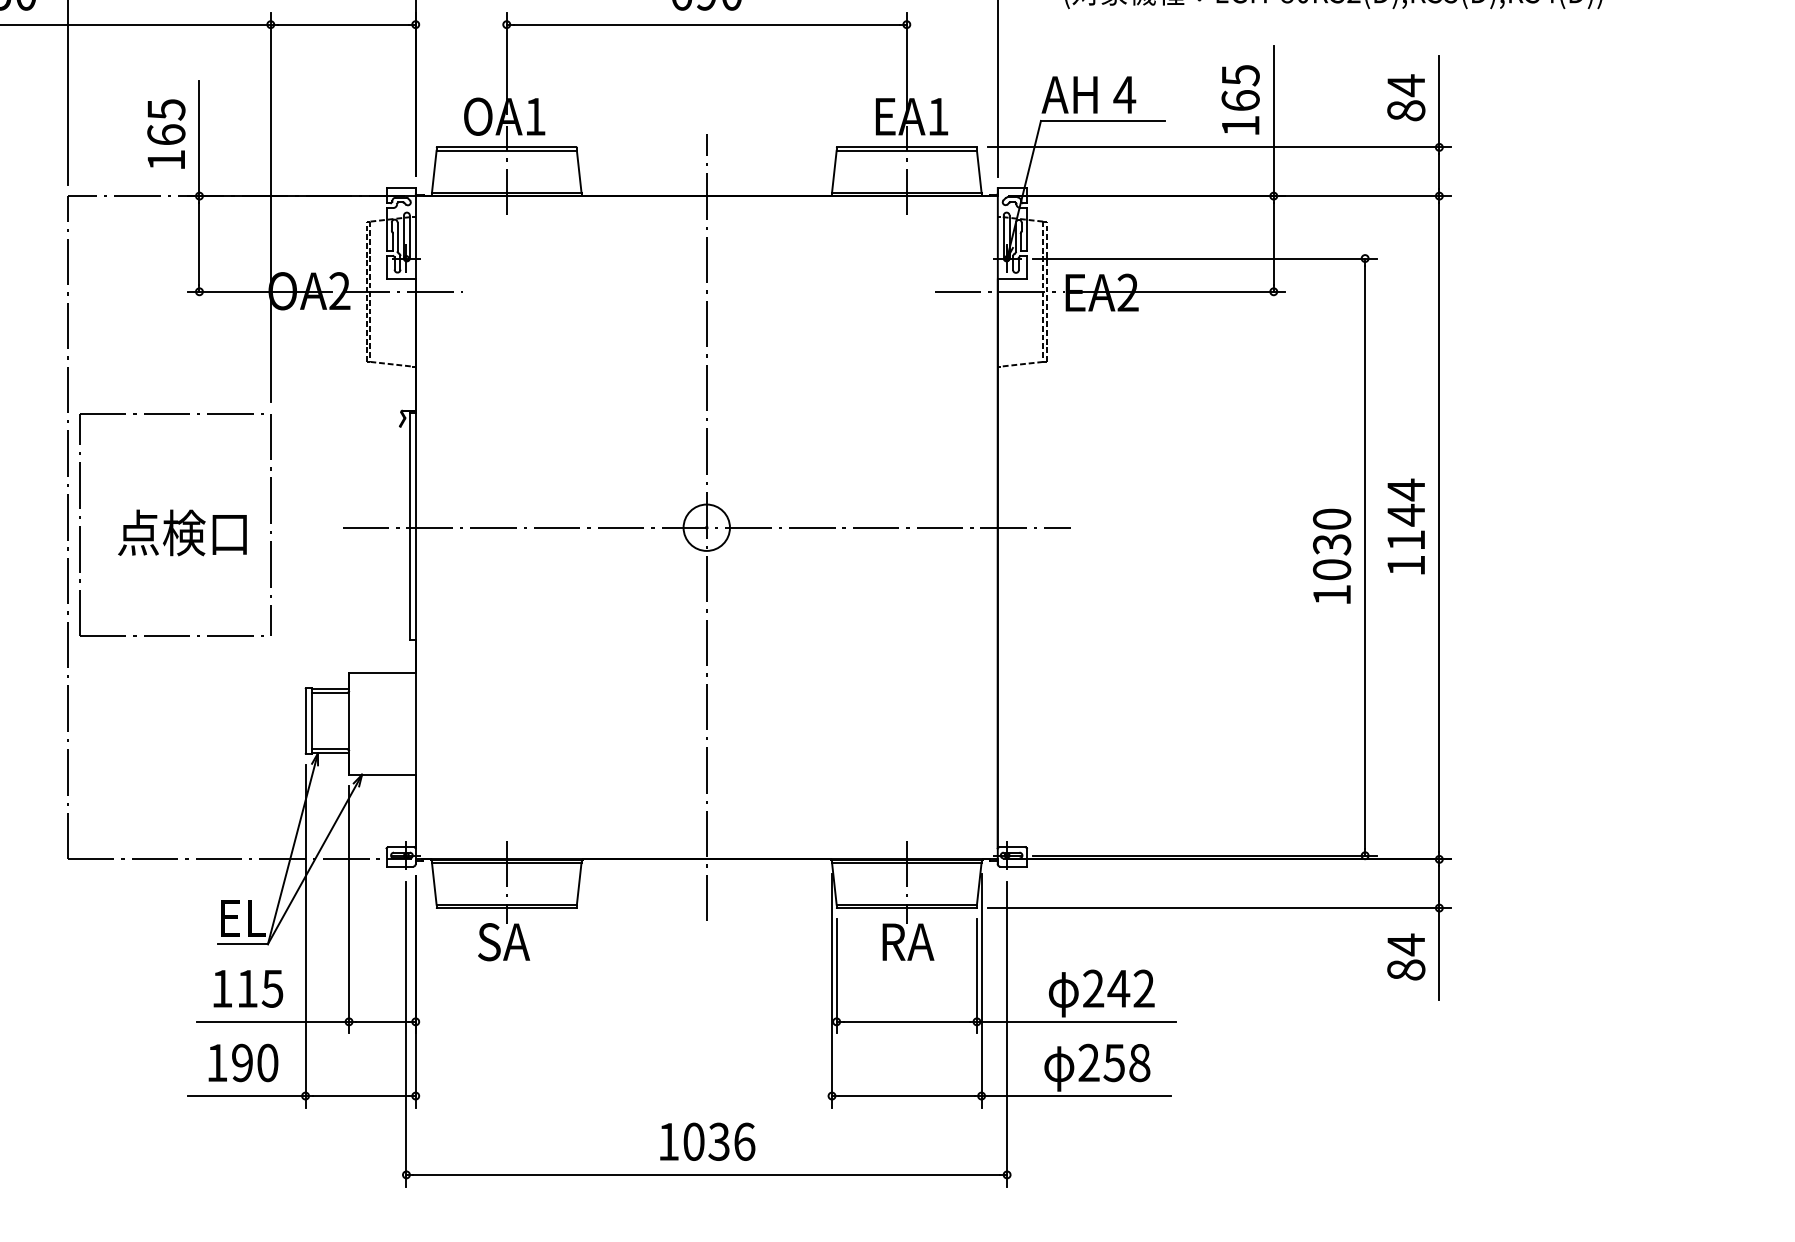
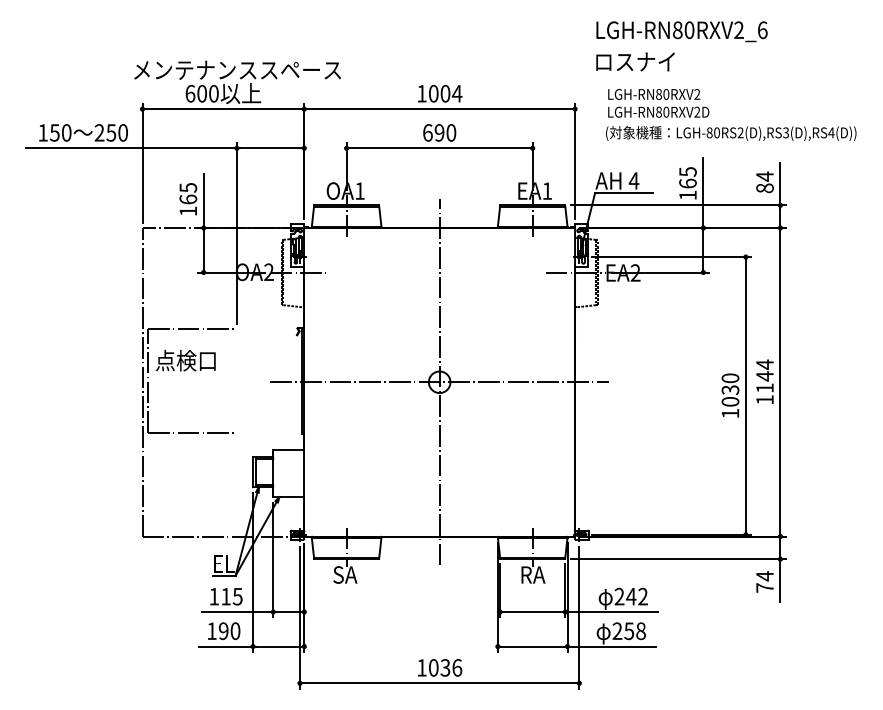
line: (269, 523) -> (236, 380), removed
text: (181, 532) -> (185, 360), moved
text: (1405, 968) -> (764, 587), 84 -> 74

